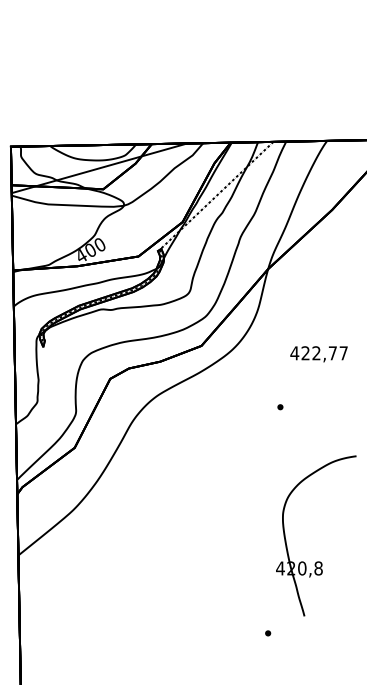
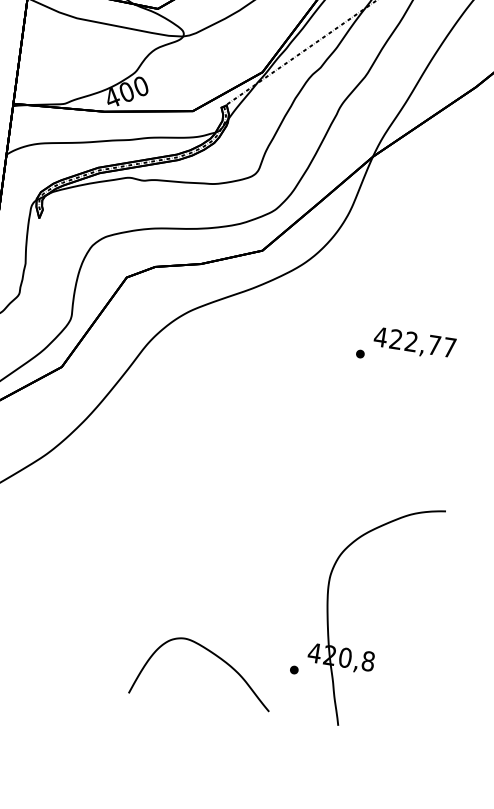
text: (318, 354) -> (413, 343), moved
part: (316, 561) -> (366, 651), moved
curve: (211, 632) -> (214, 656), added

